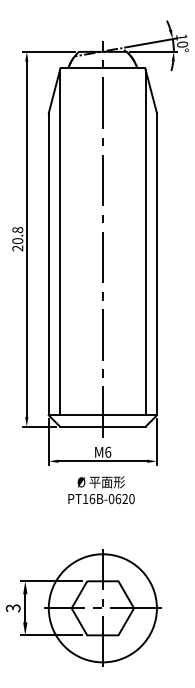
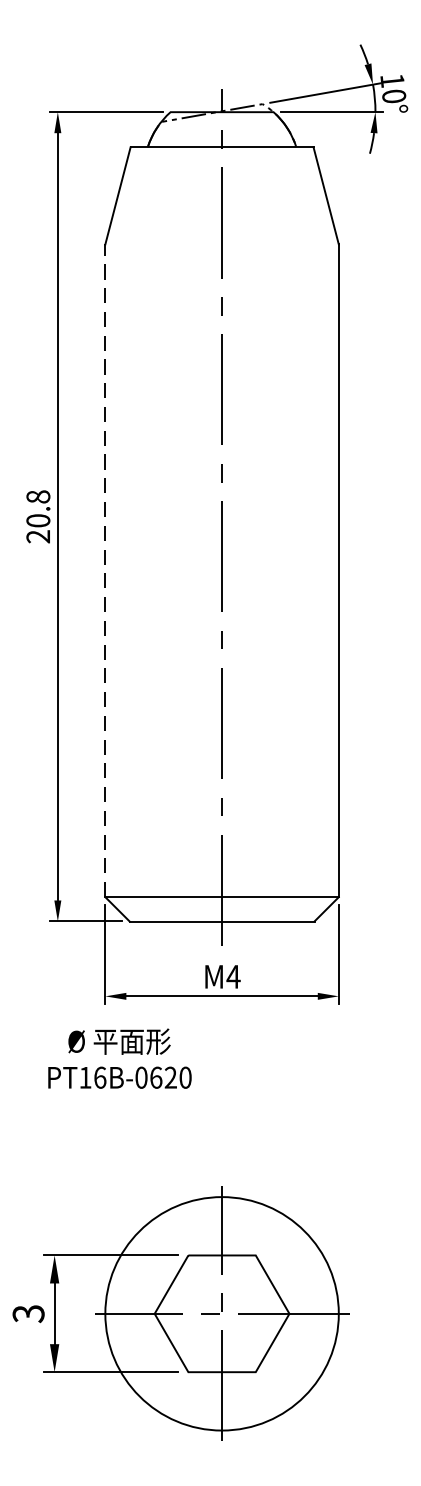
line: (59, 242) -> (128, 523), removed
line: (145, 242) -> (314, 523), removed
line: (48, 263) -> (104, 569), solid -> dashed
text: (107, 451) -> (232, 975), 6 -> 4
text: (101, 490) -> (119, 1059), moved

